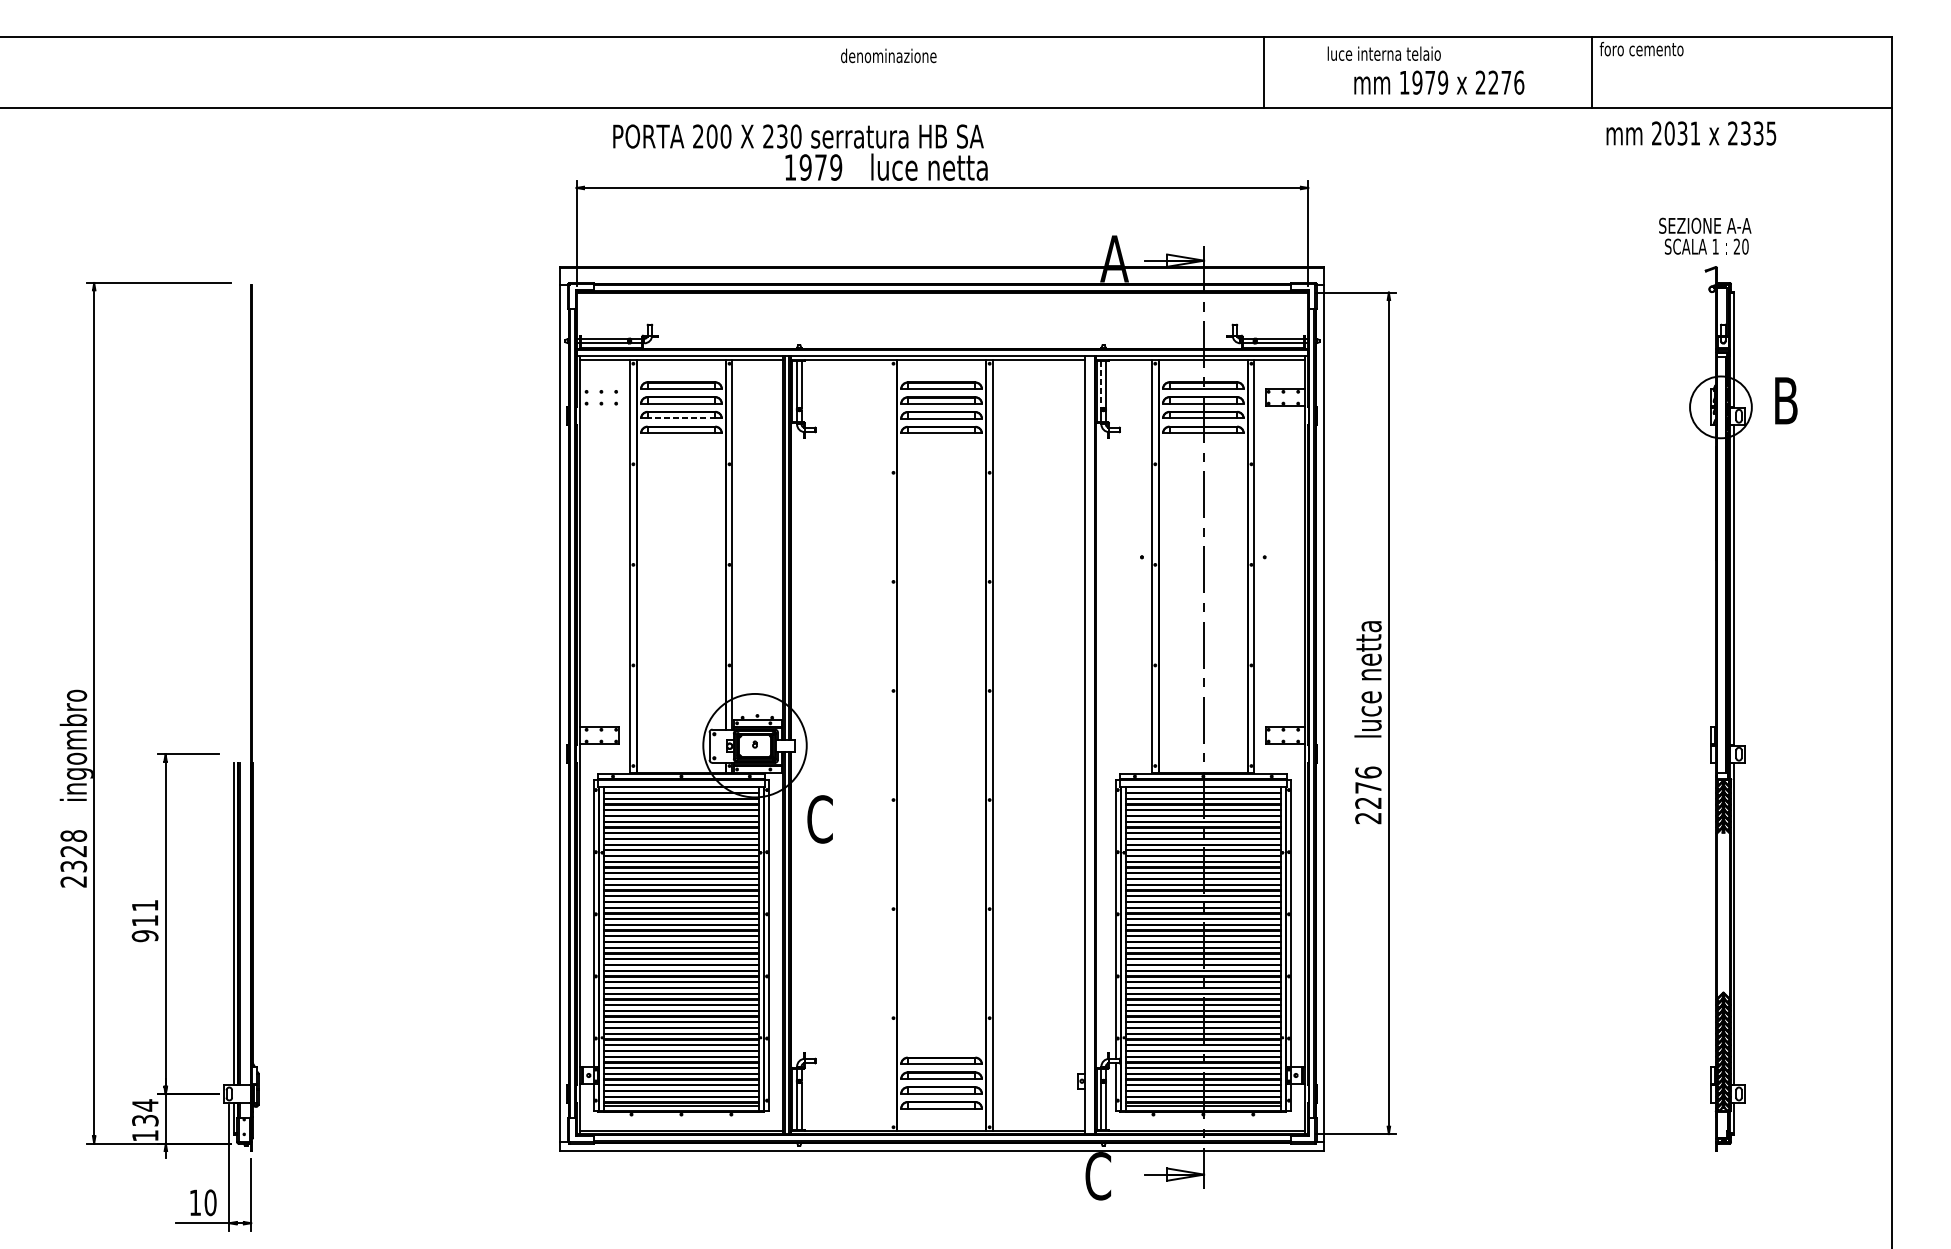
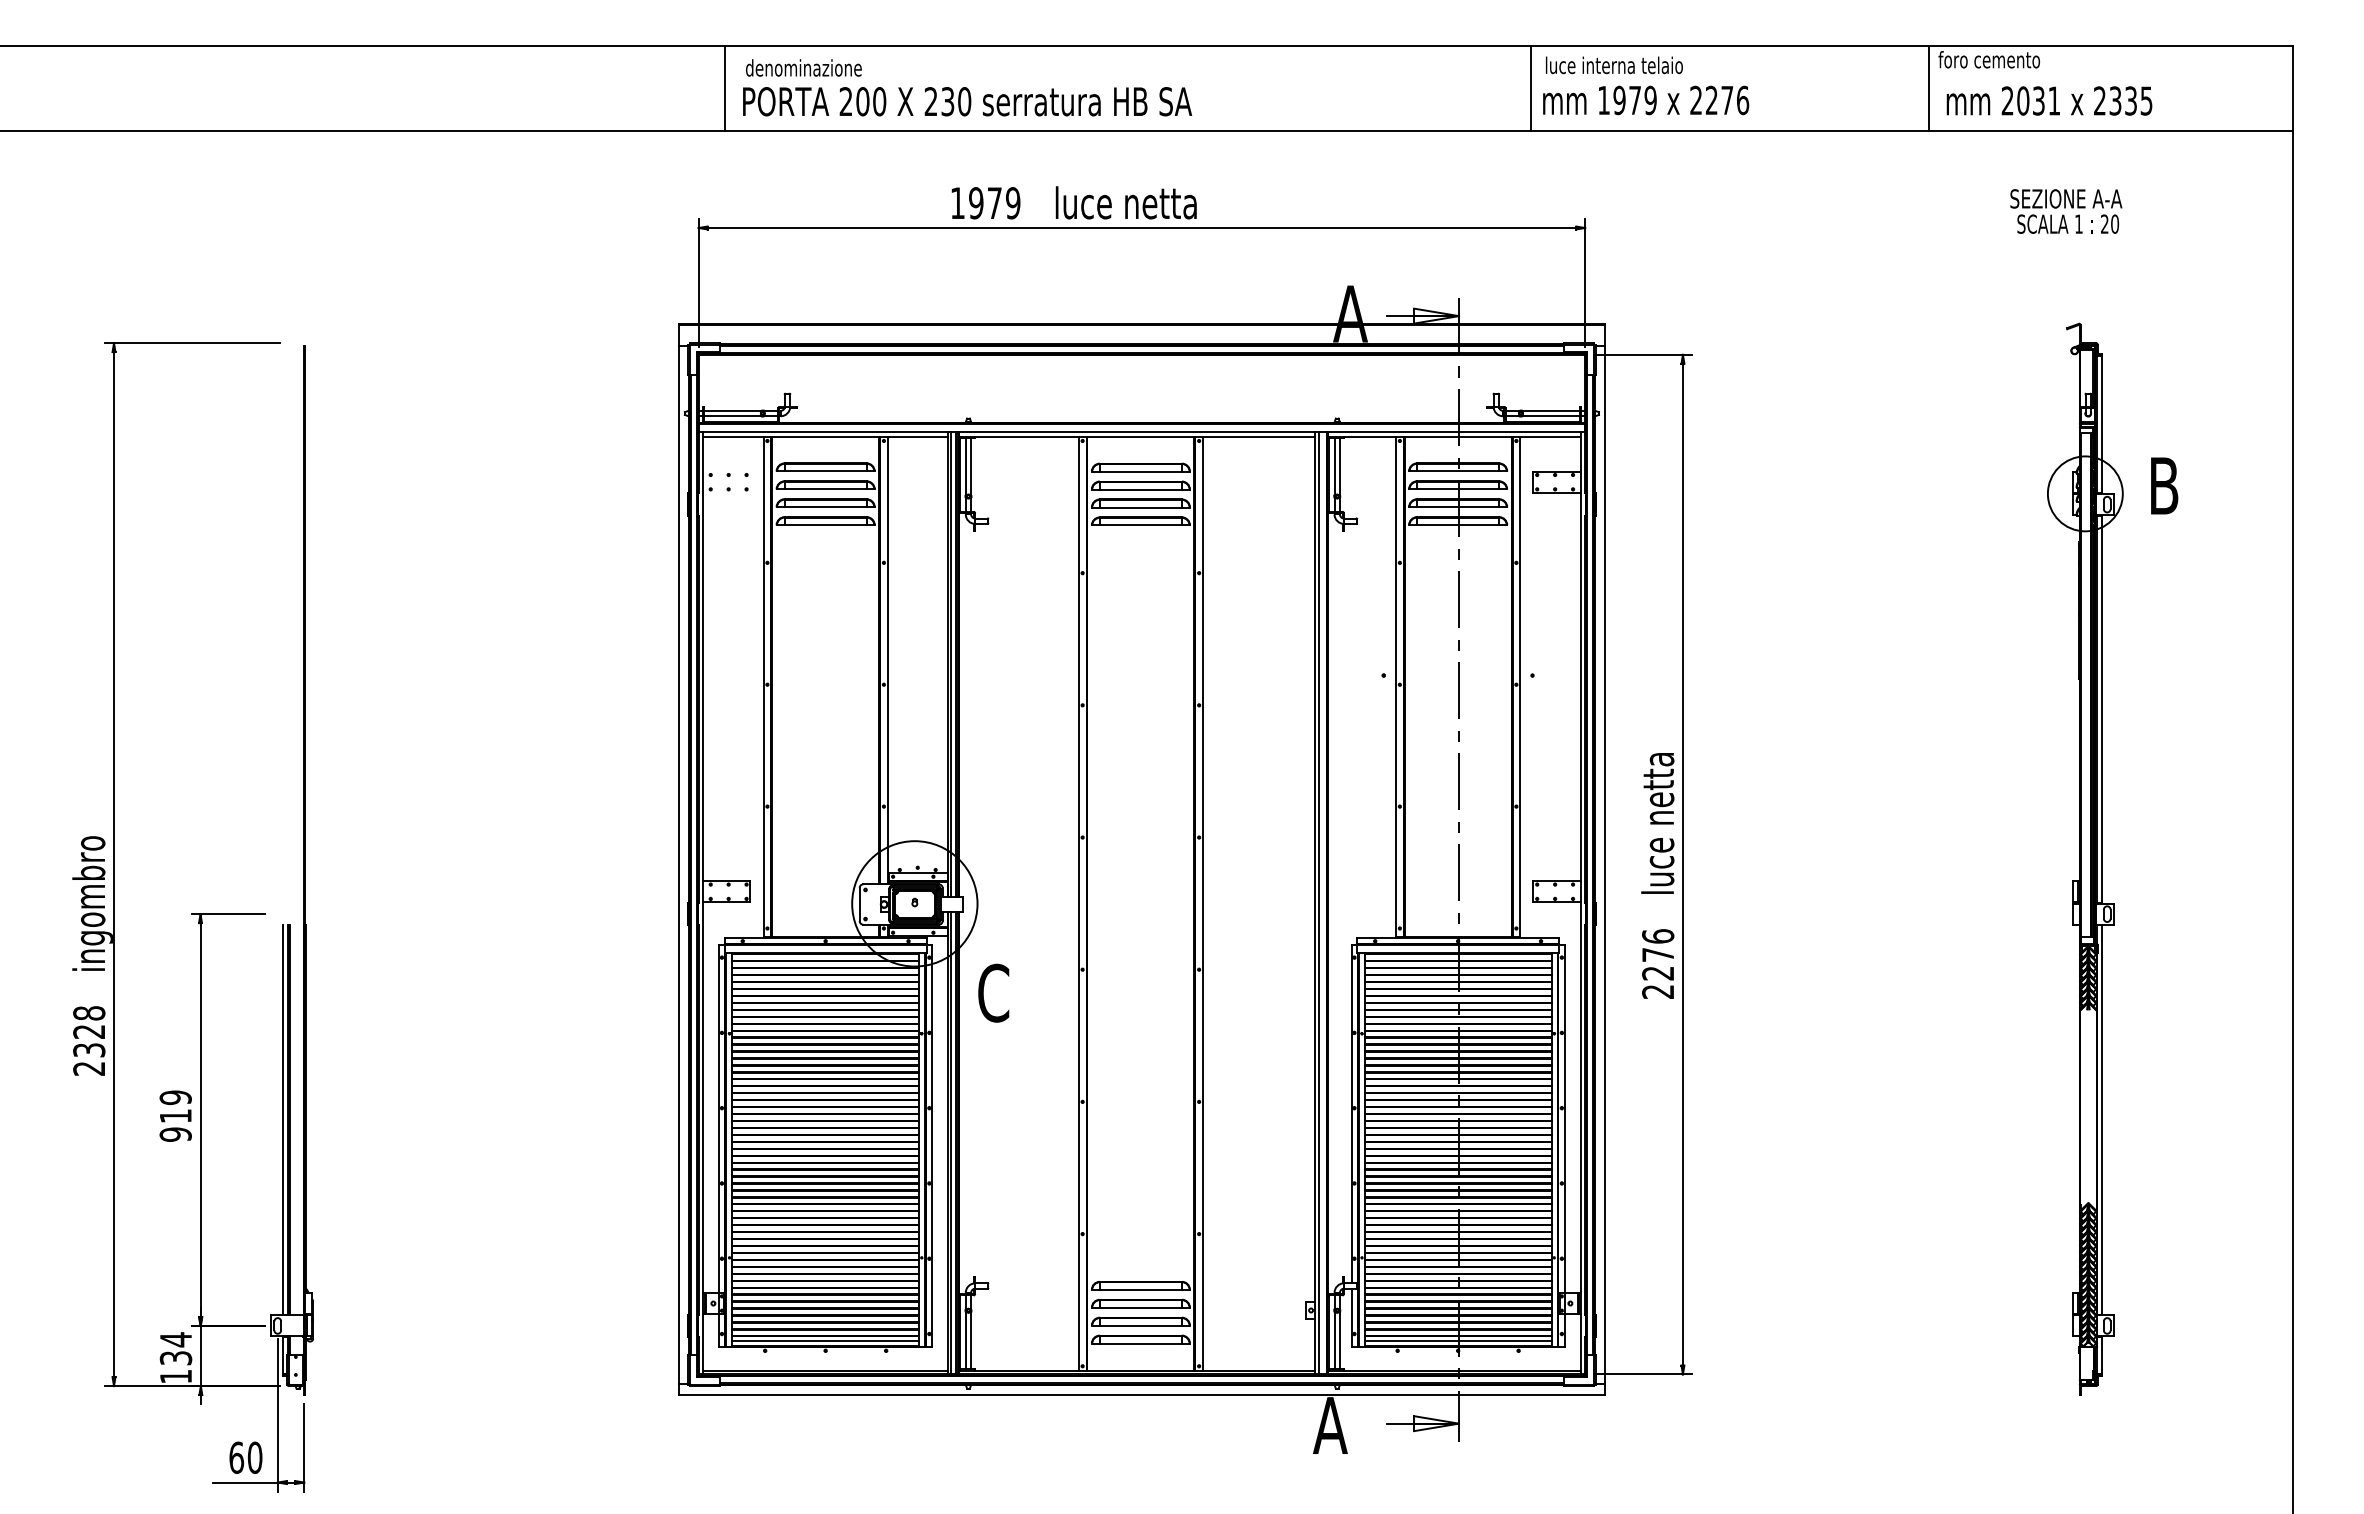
text: (1384, 53) -> (1614, 65), moved
text: (888, 55) -> (803, 67), moved
line: (598, 72) -> (725, 87), added
text: (1439, 82) -> (1646, 100), moved
text: (1691, 133) -> (2049, 100), moved
text: (798, 136) -> (967, 101), moved
text: (1705, 236) -> (2066, 211), moved
line: (1101, 384) -> (1334, 466), dashed -> solid
line: (681, 418) -> (825, 507), dashed -> solid
line: (890, 745) -> (1079, 903), added
line: (1088, 745) -> (1319, 903), added
text: (144, 905) -> (175, 1097), 911 -> 919
text: (1098, 1176) -> (1330, 1425), C -> A
text: (195, 1202) -> (236, 1457), 10 -> 60

